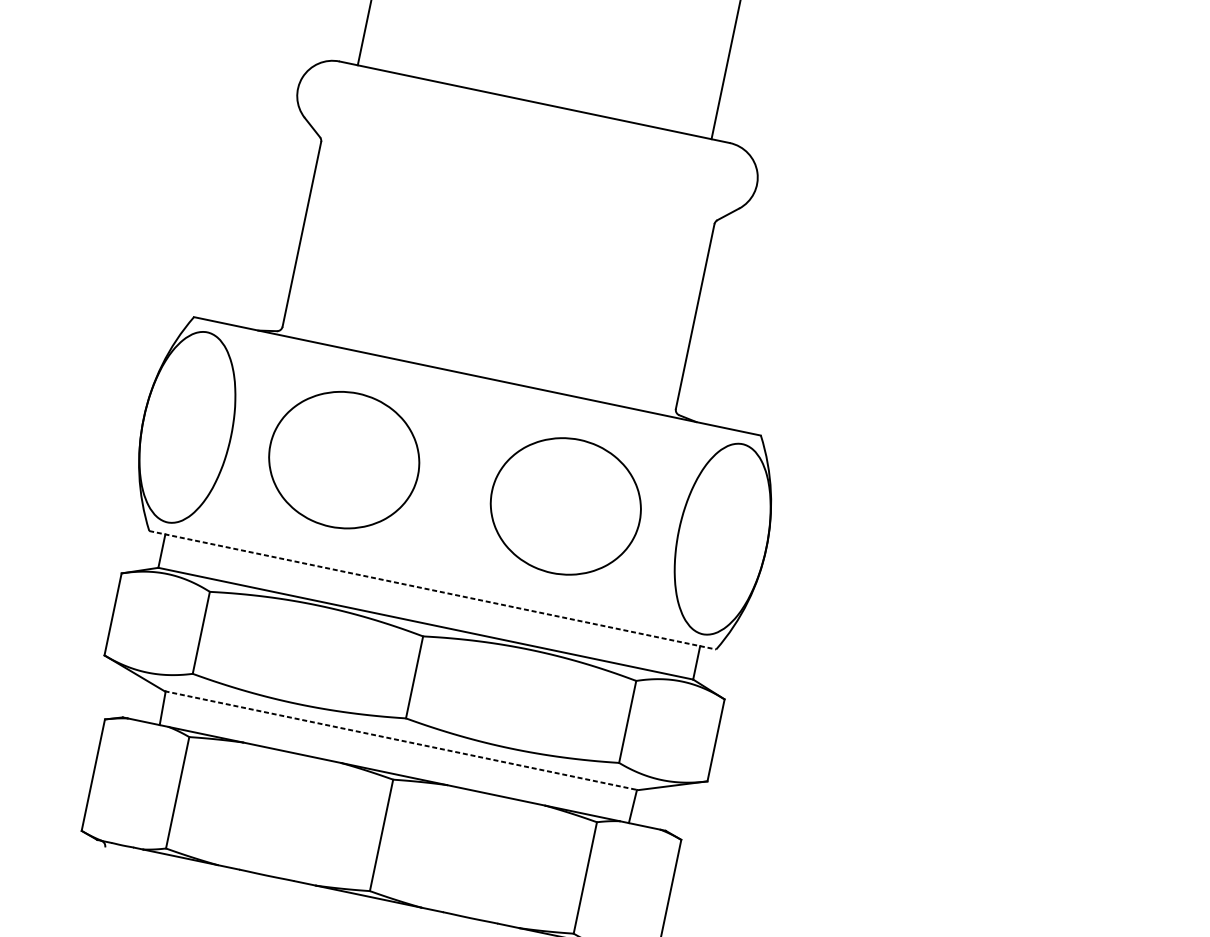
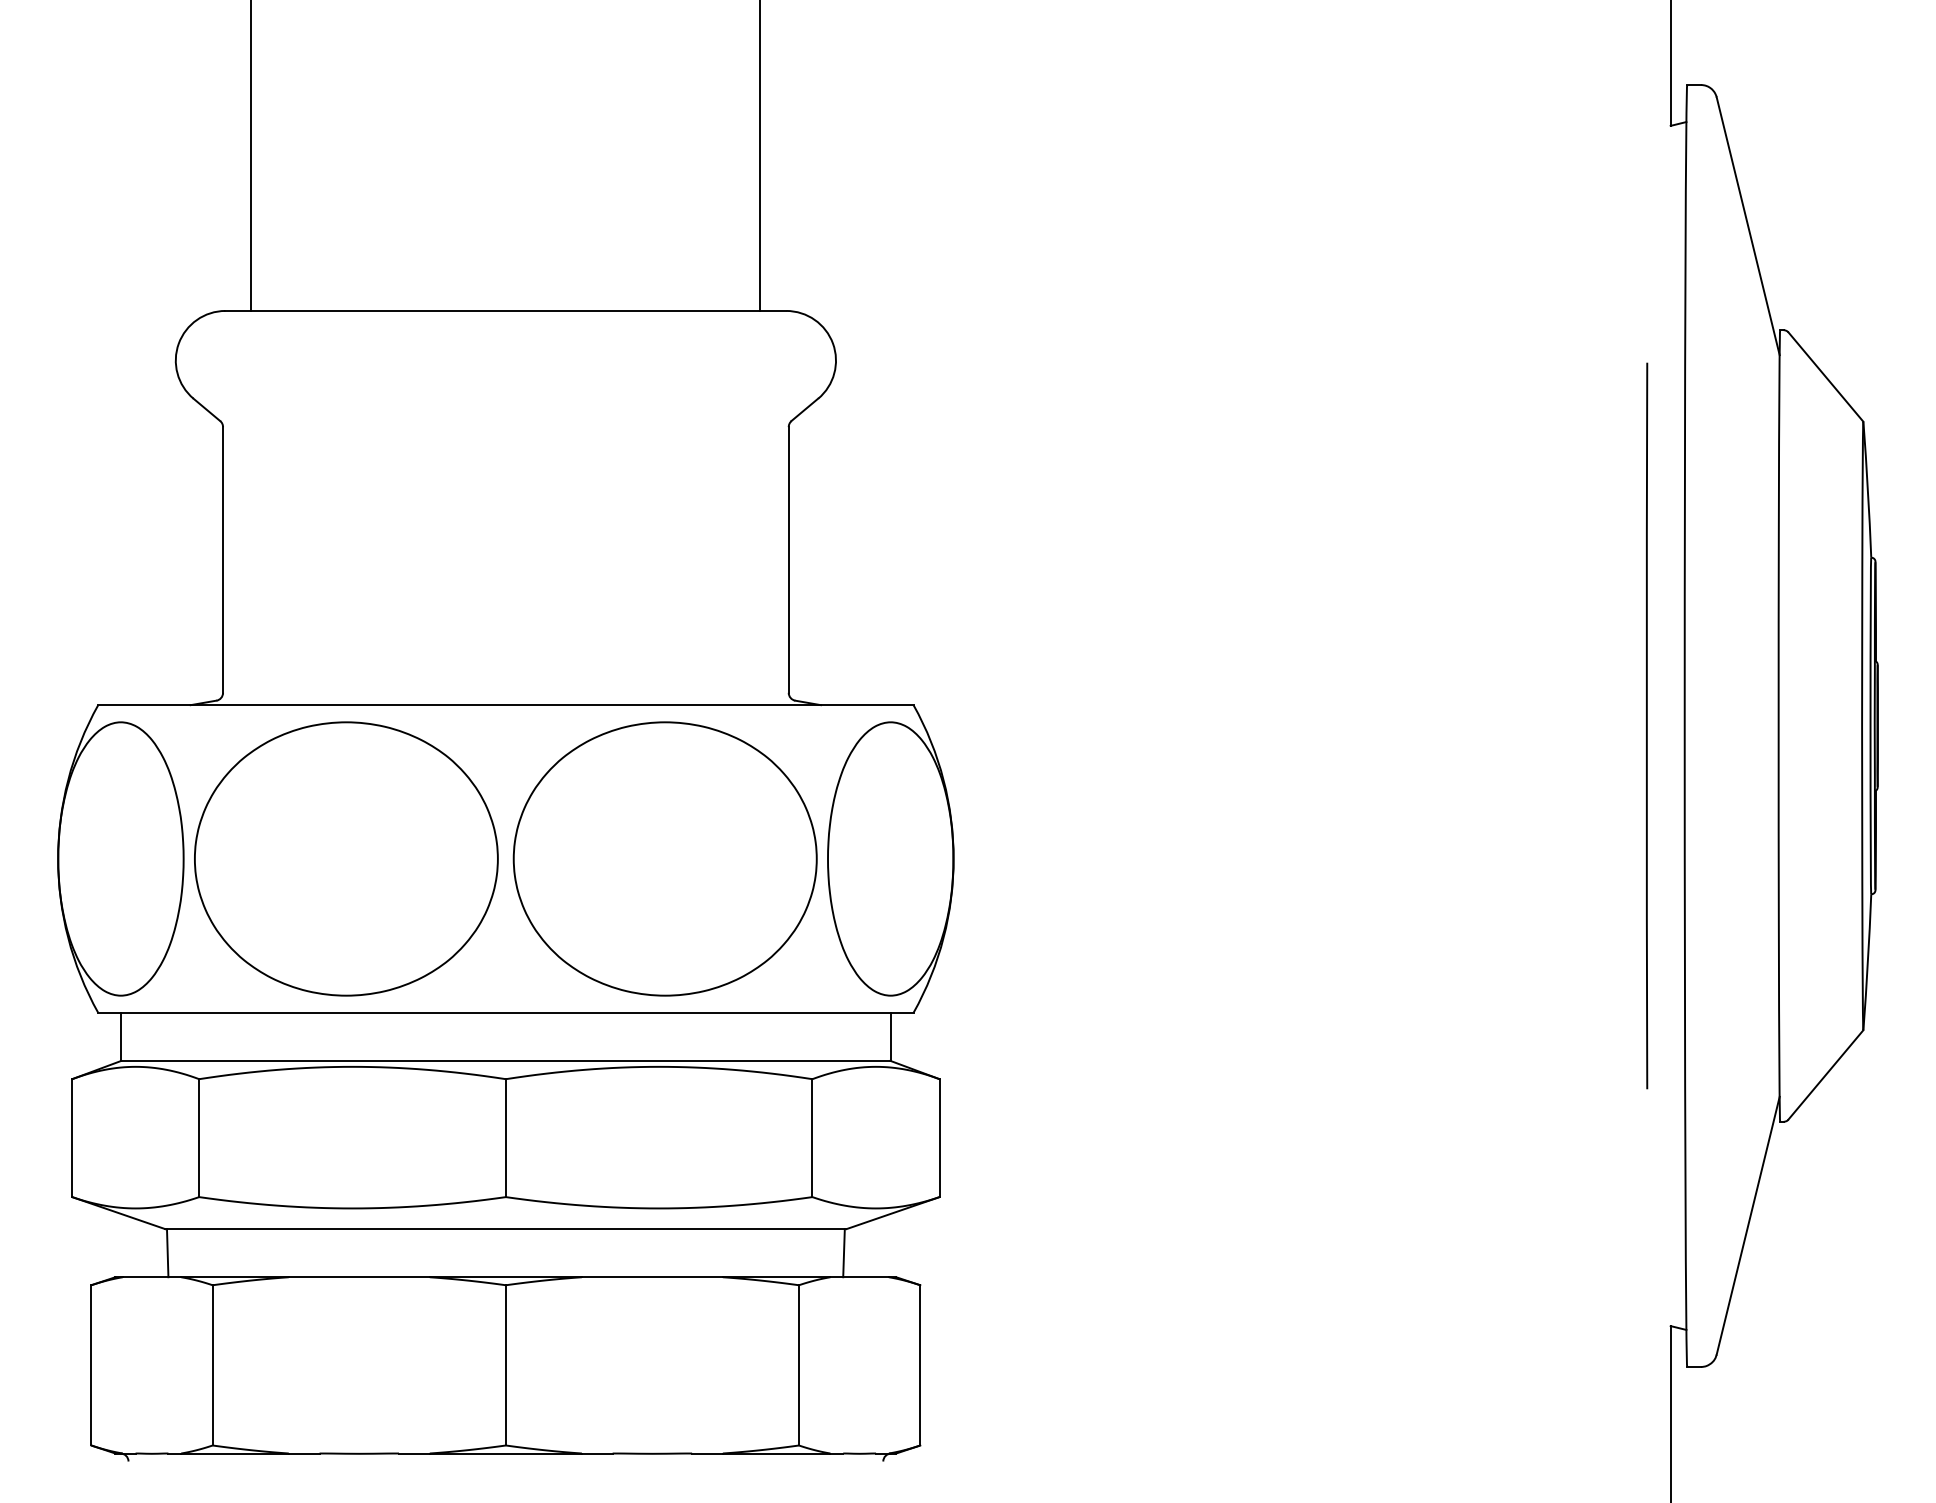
part: (344, 459) -> (346, 858), size x1.43
part: (565, 506) -> (664, 858), size x1.43
line: (432, 589) -> (505, 1012), dashed -> solid
line: (401, 740) -> (505, 1229), dashed -> solid

